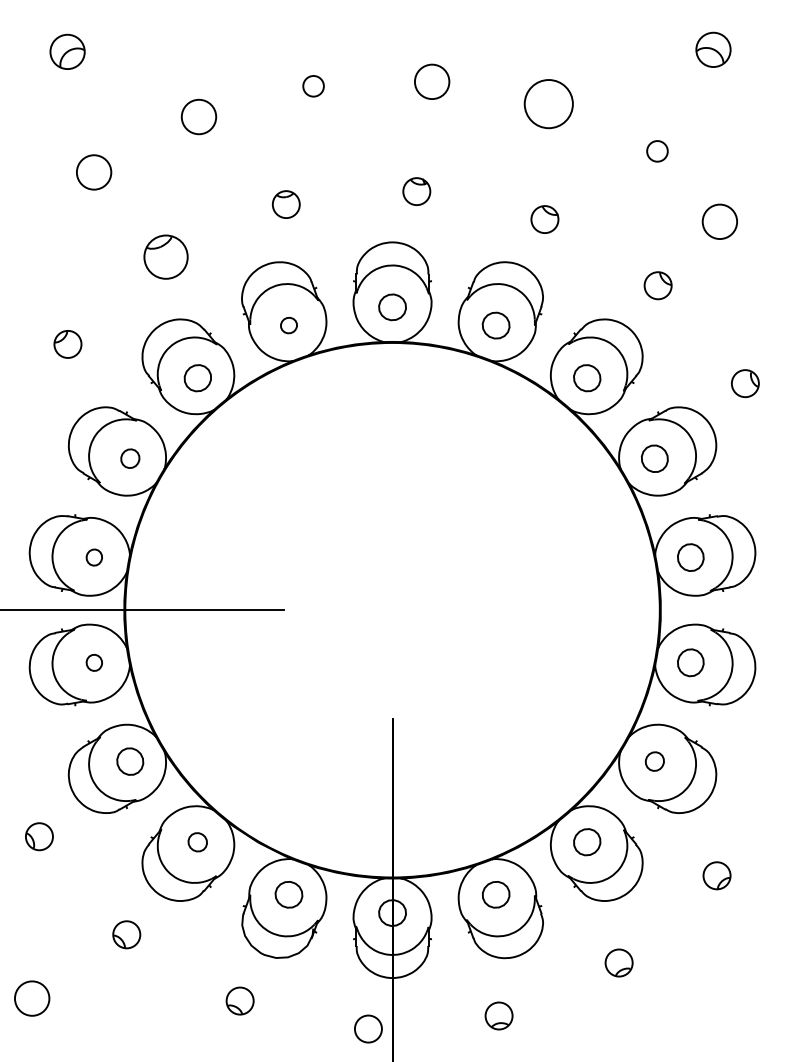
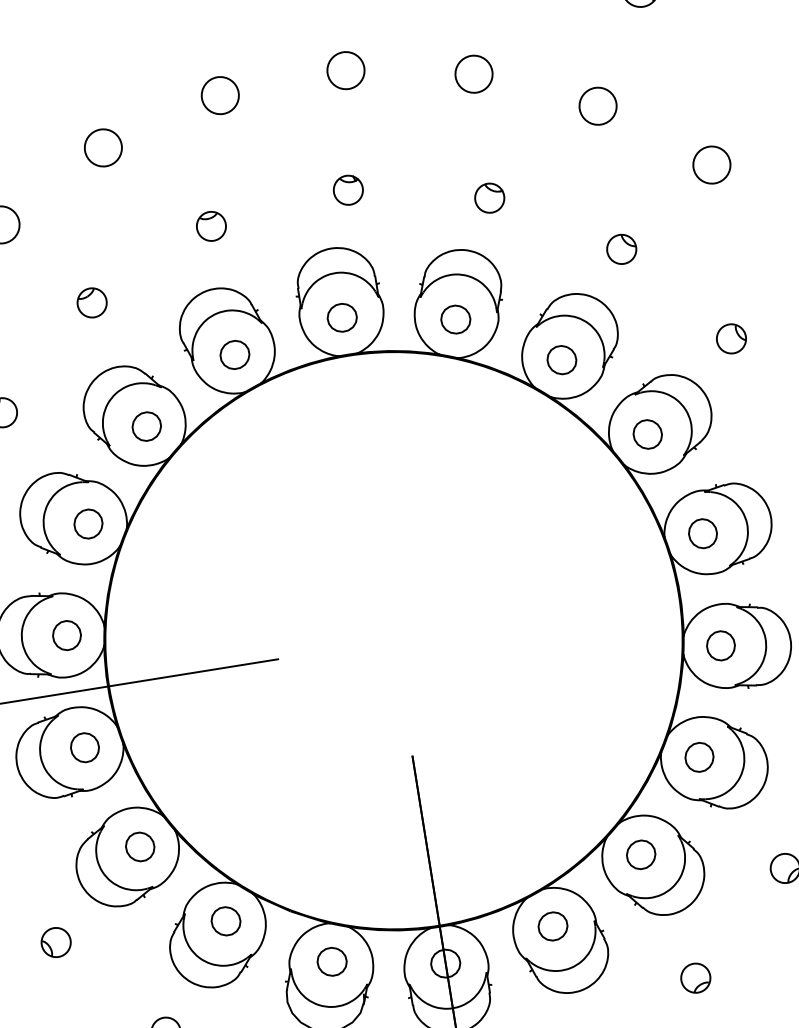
circle: (313, 86) -> (220, 95), size x1.67
circle: (548, 103) -> (473, 73), size x0.71
circle: (657, 151) -> (598, 106), size x1.67
circle: (719, 221) -> (711, 164), moved
part: (165, 256) -> (91, 302), size x0.62
part: (288, 325) -> (234, 354), size x1.67
part: (130, 458) -> (88, 523), size x1.43
part: (94, 557) -> (67, 635), size x1.67
part: (94, 662) -> (85, 747), size x1.67
part: (654, 761) -> (699, 757), size x1.43
part: (197, 842) -> (225, 921), size x1.43

